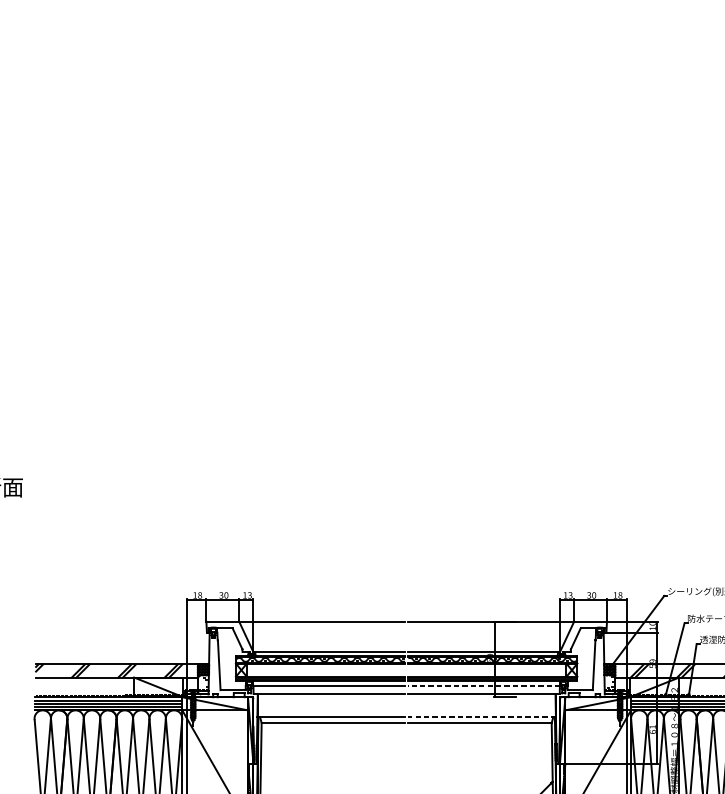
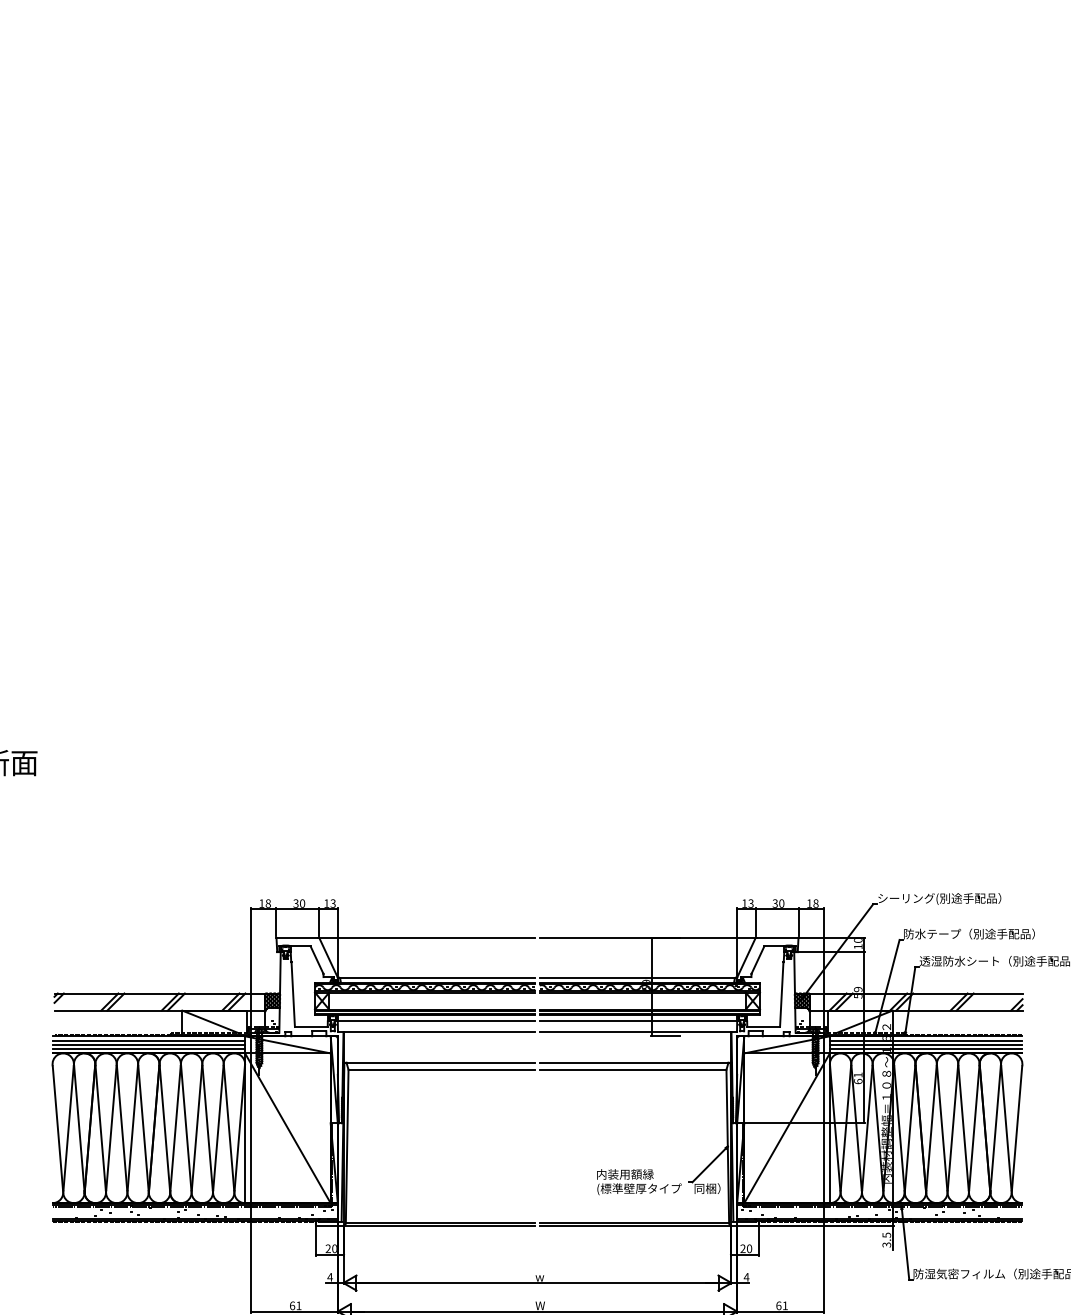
line: (484, 685) -> (638, 1021), dashed -> solid
line: (481, 717) -> (635, 1062), dashed -> solid

